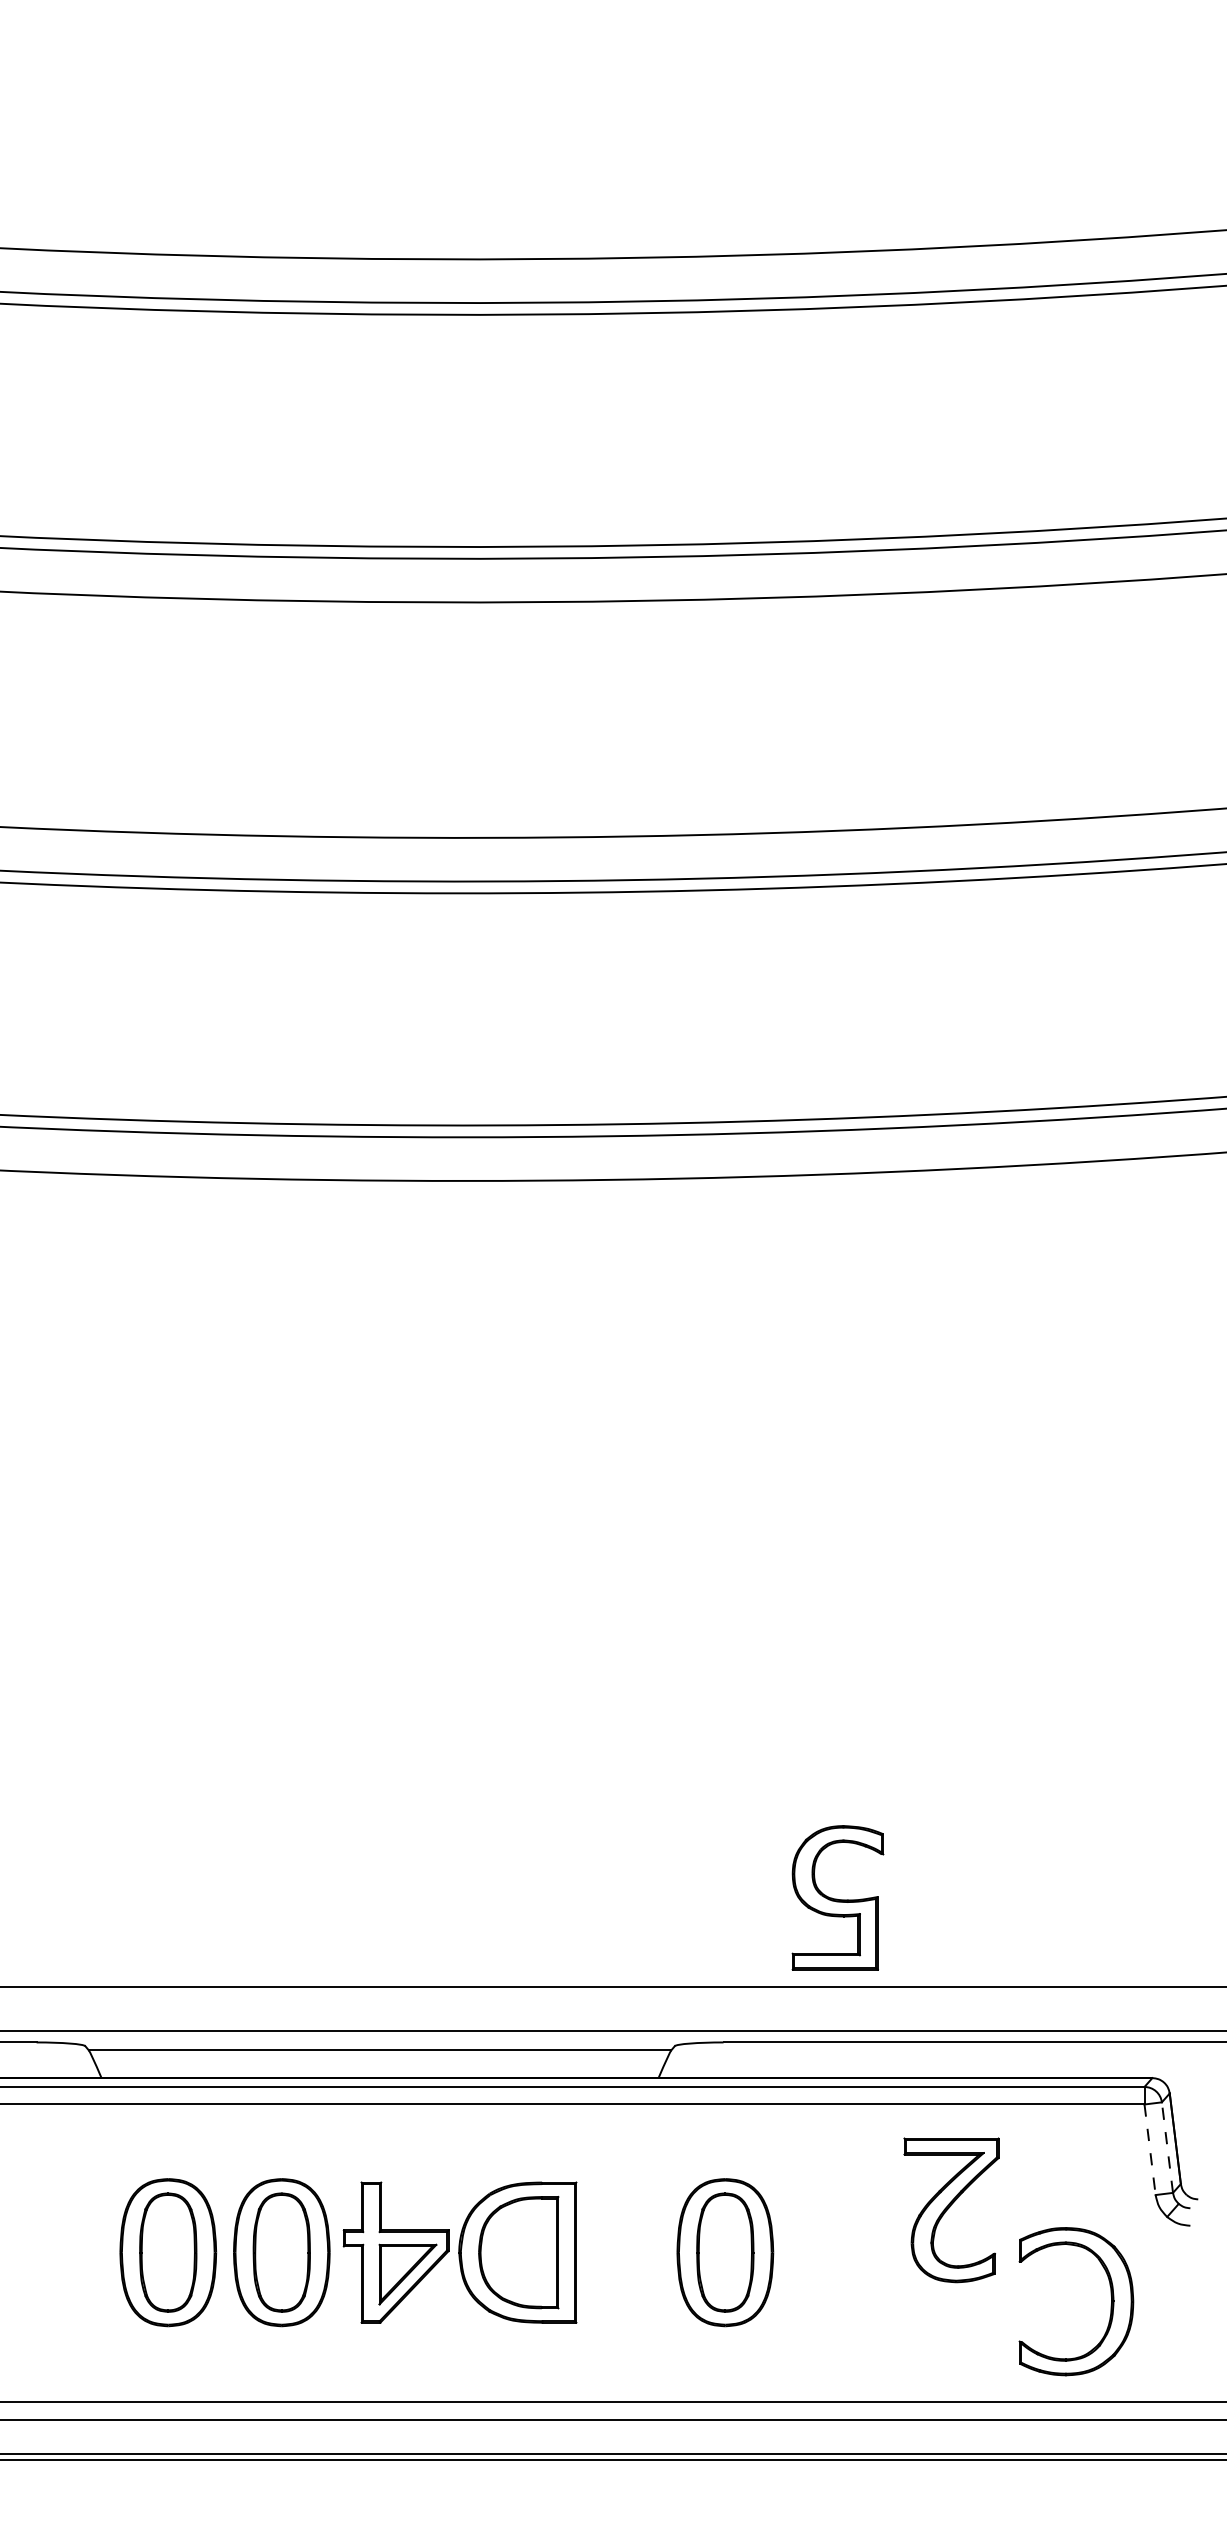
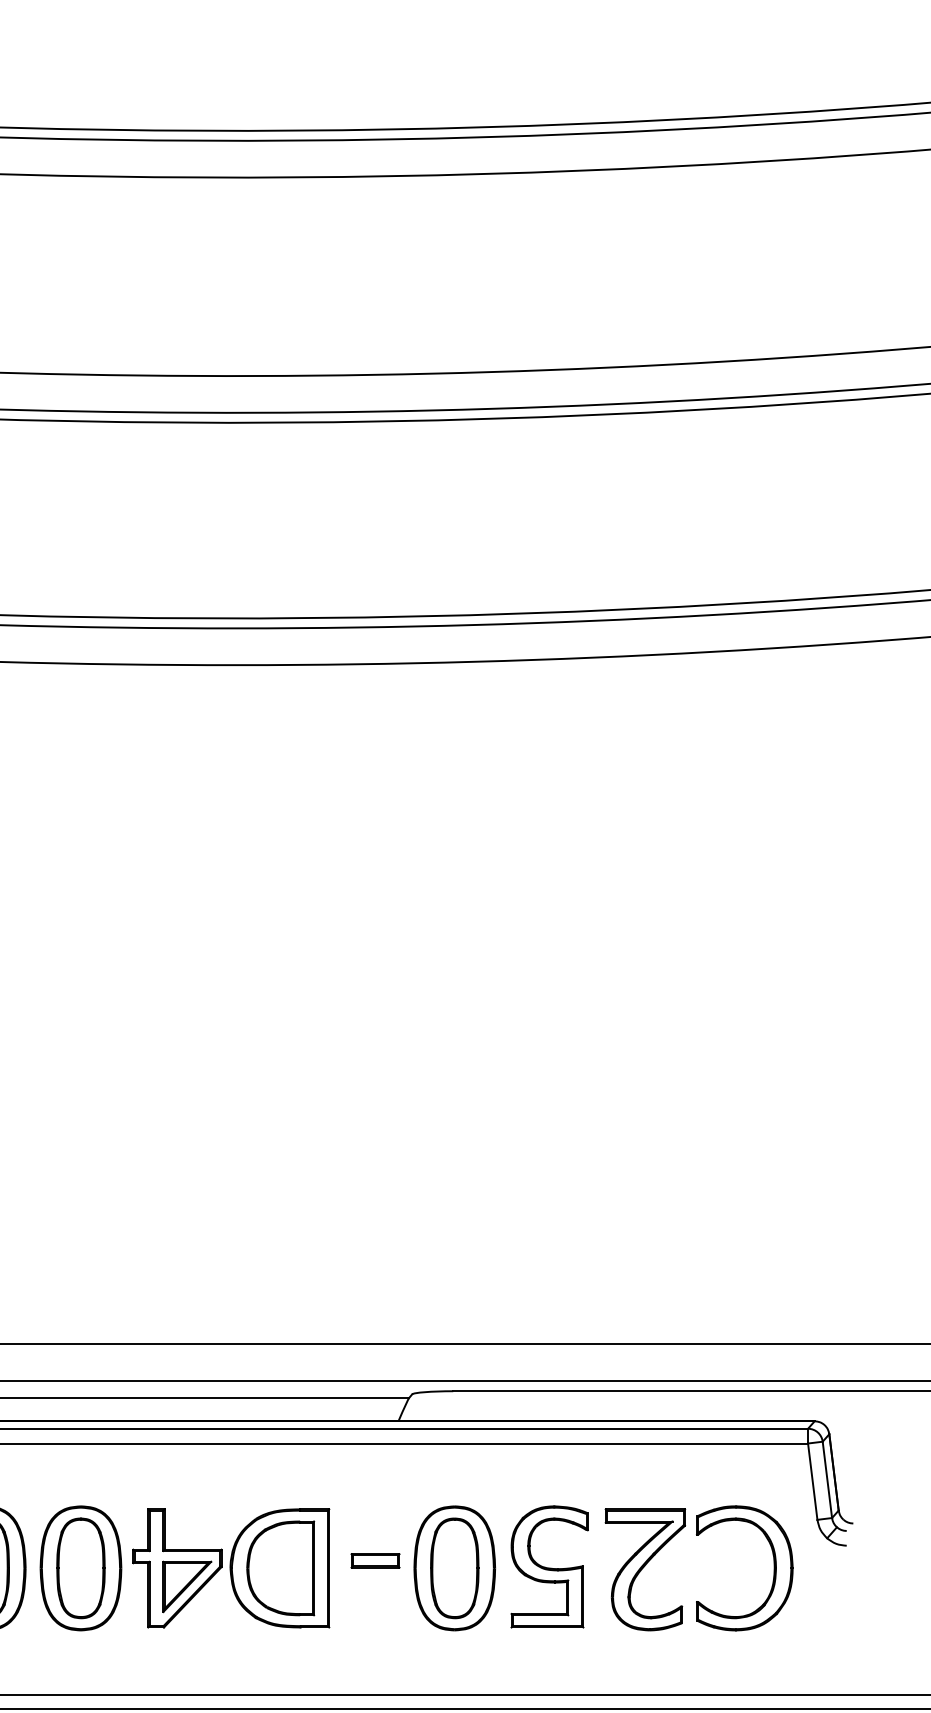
part: (837, 1897) -> (549, 1566), moved
line: (1167, 2147) -> (827, 1479), dashed -> solid
line: (1150, 2149) -> (813, 1481), dashed -> solid
part: (951, 2210) -> (645, 1569), moved
part: (630, 2243) -> (374, 1560), added
part: (1110, 2305) -> (773, 1571), moved

